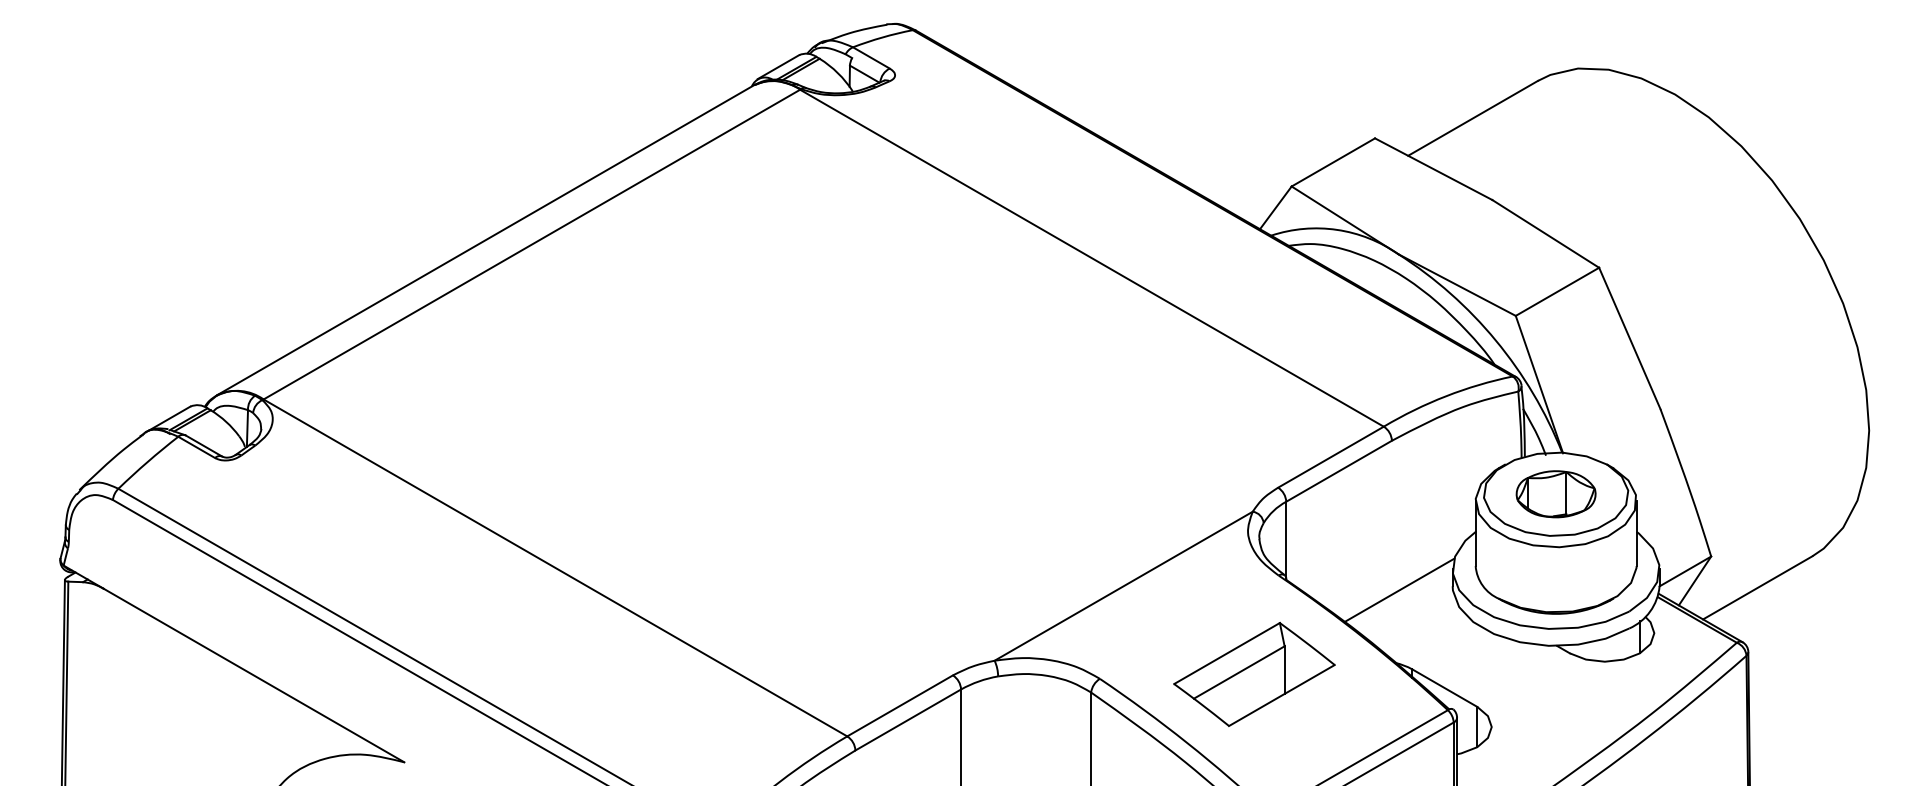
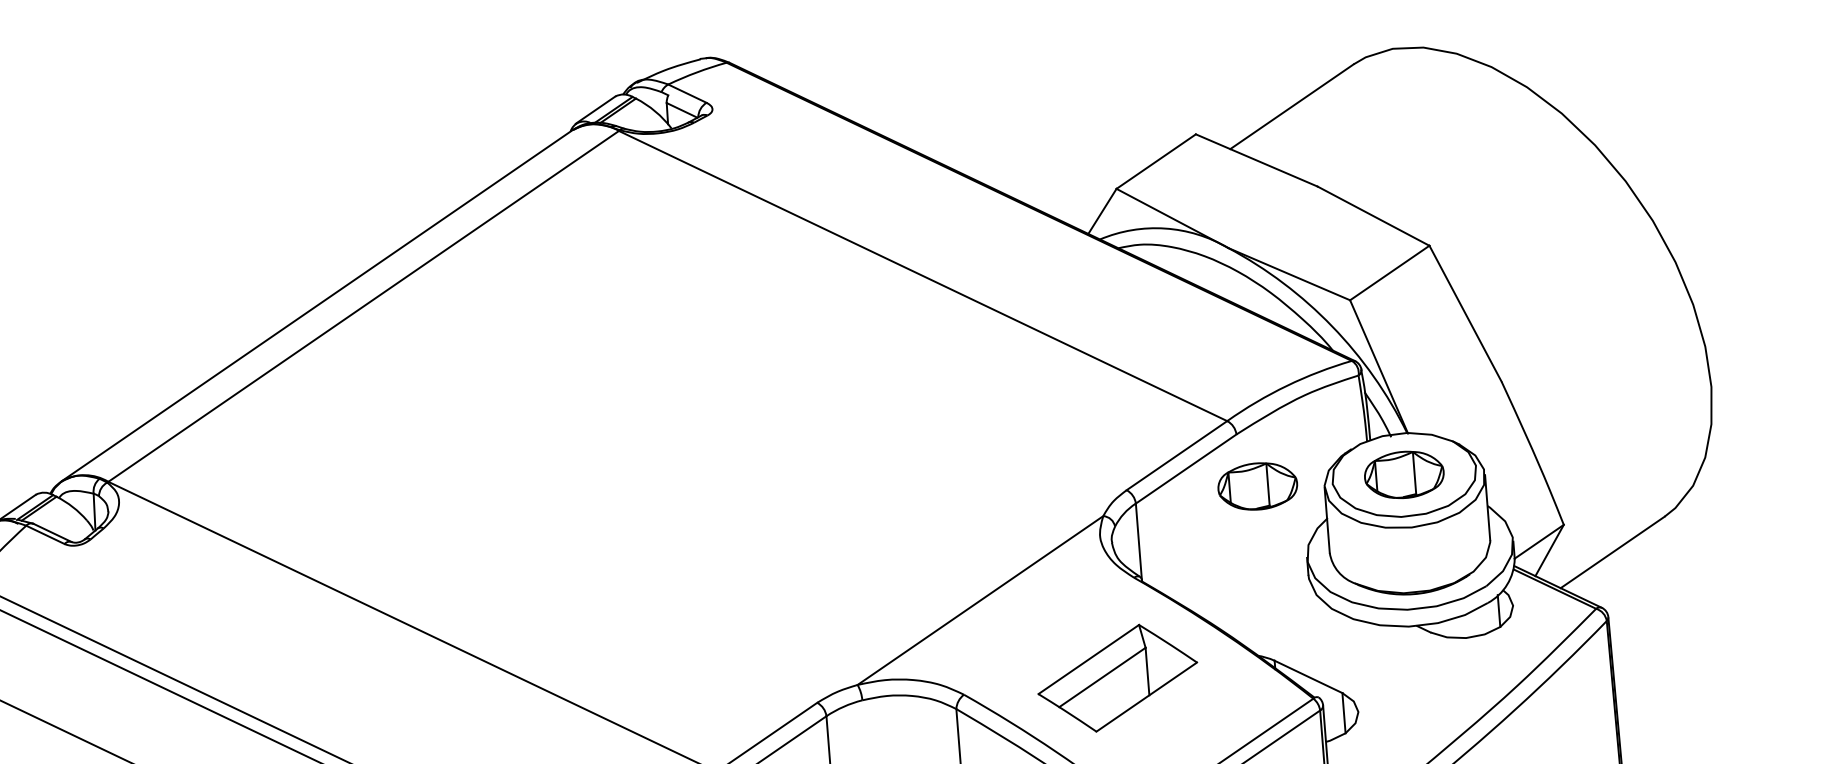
part: (1408, 494) -> (1257, 486), added
line: (1399, 590) -> (1255, 583), removed

